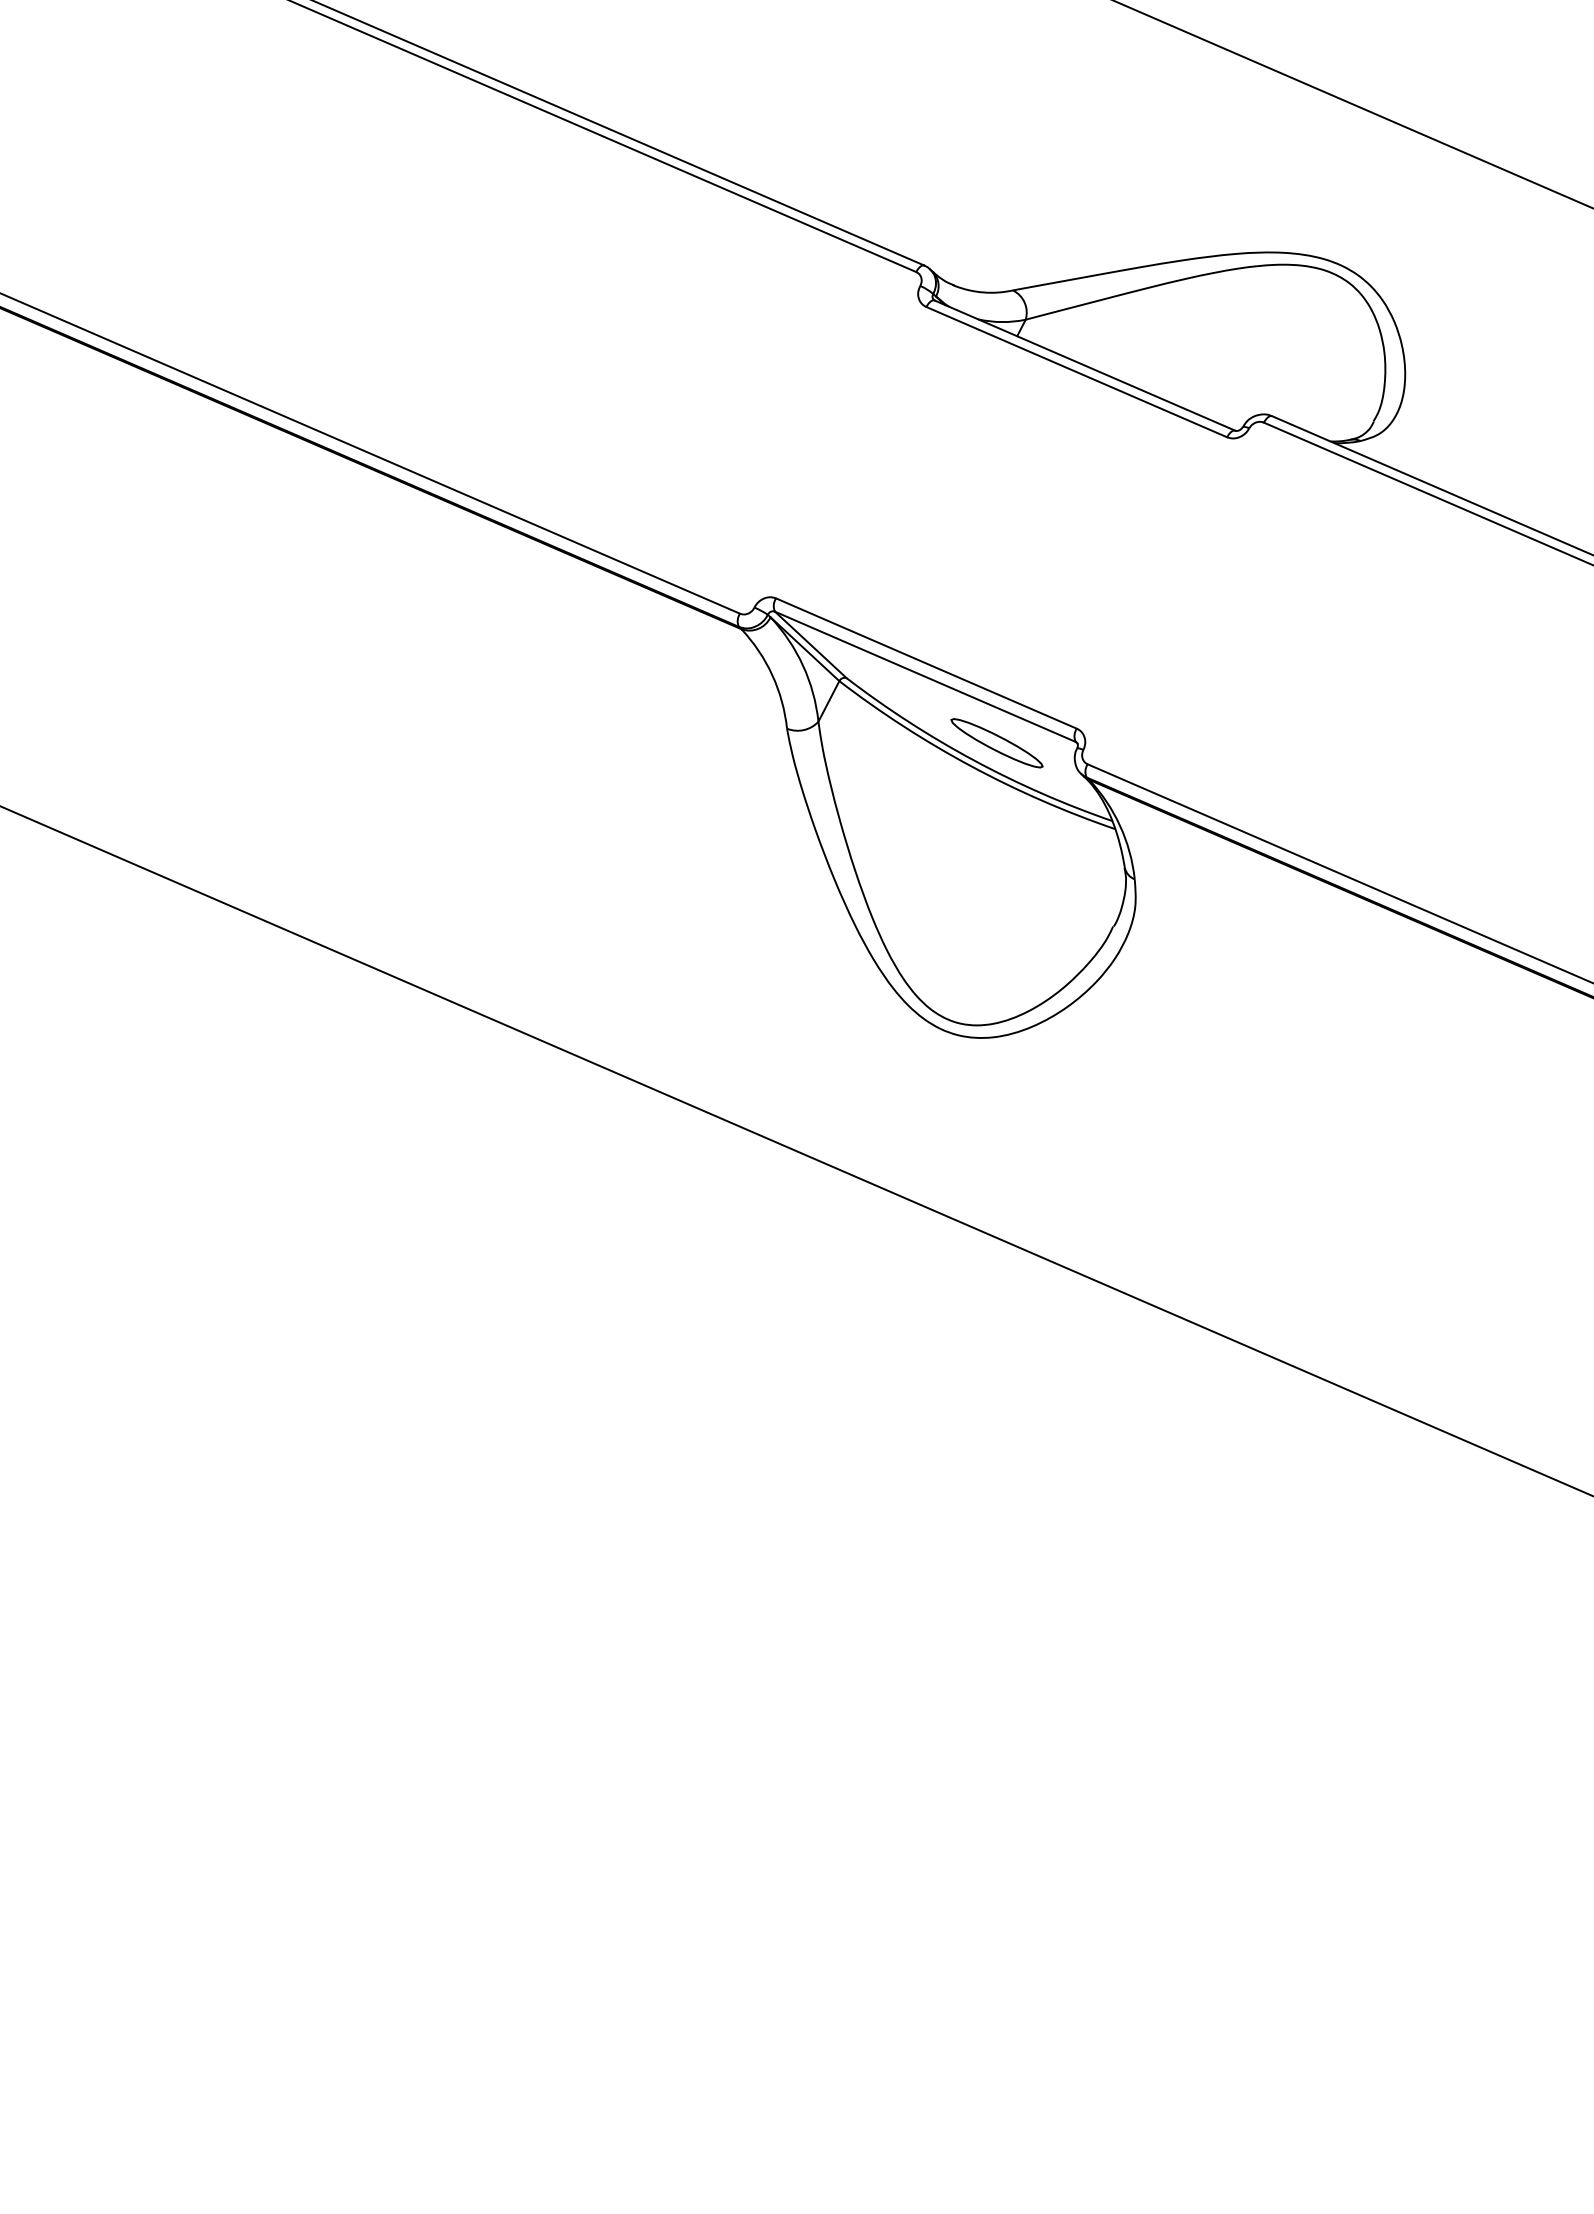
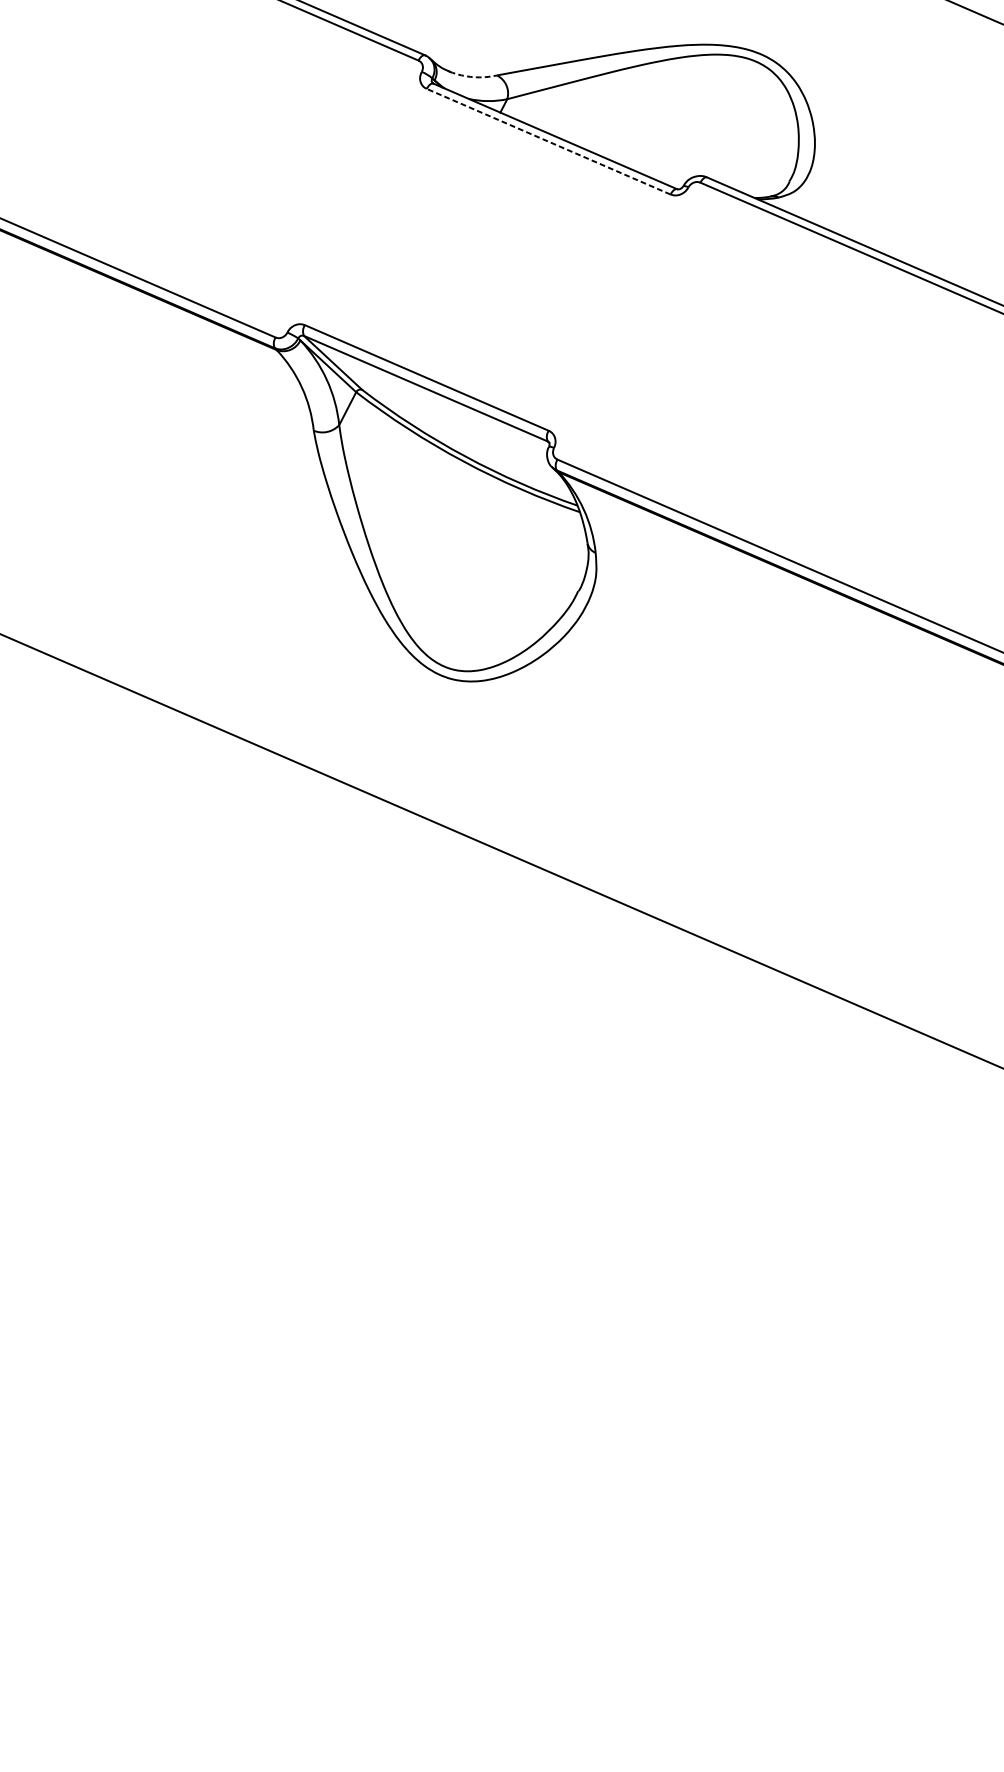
arc: (983, 292) -> (473, 77), solid -> dashed
line: (1076, 372) -> (548, 142), solid -> dashed
part: (996, 743) -> (483, 442), removed

